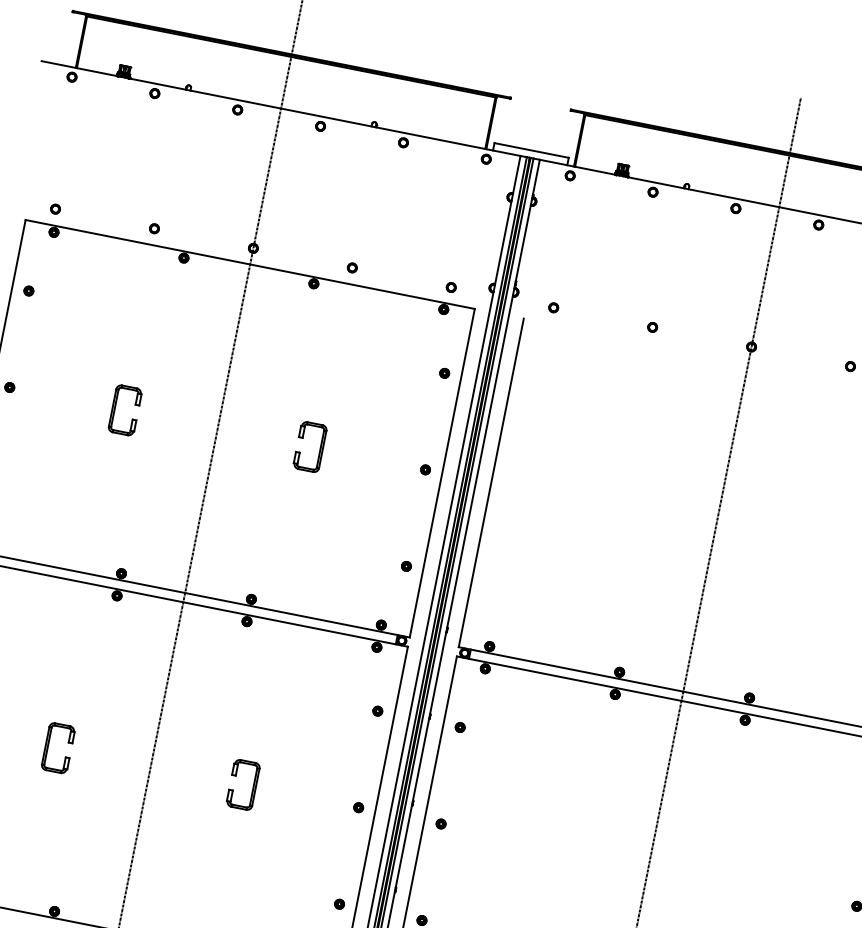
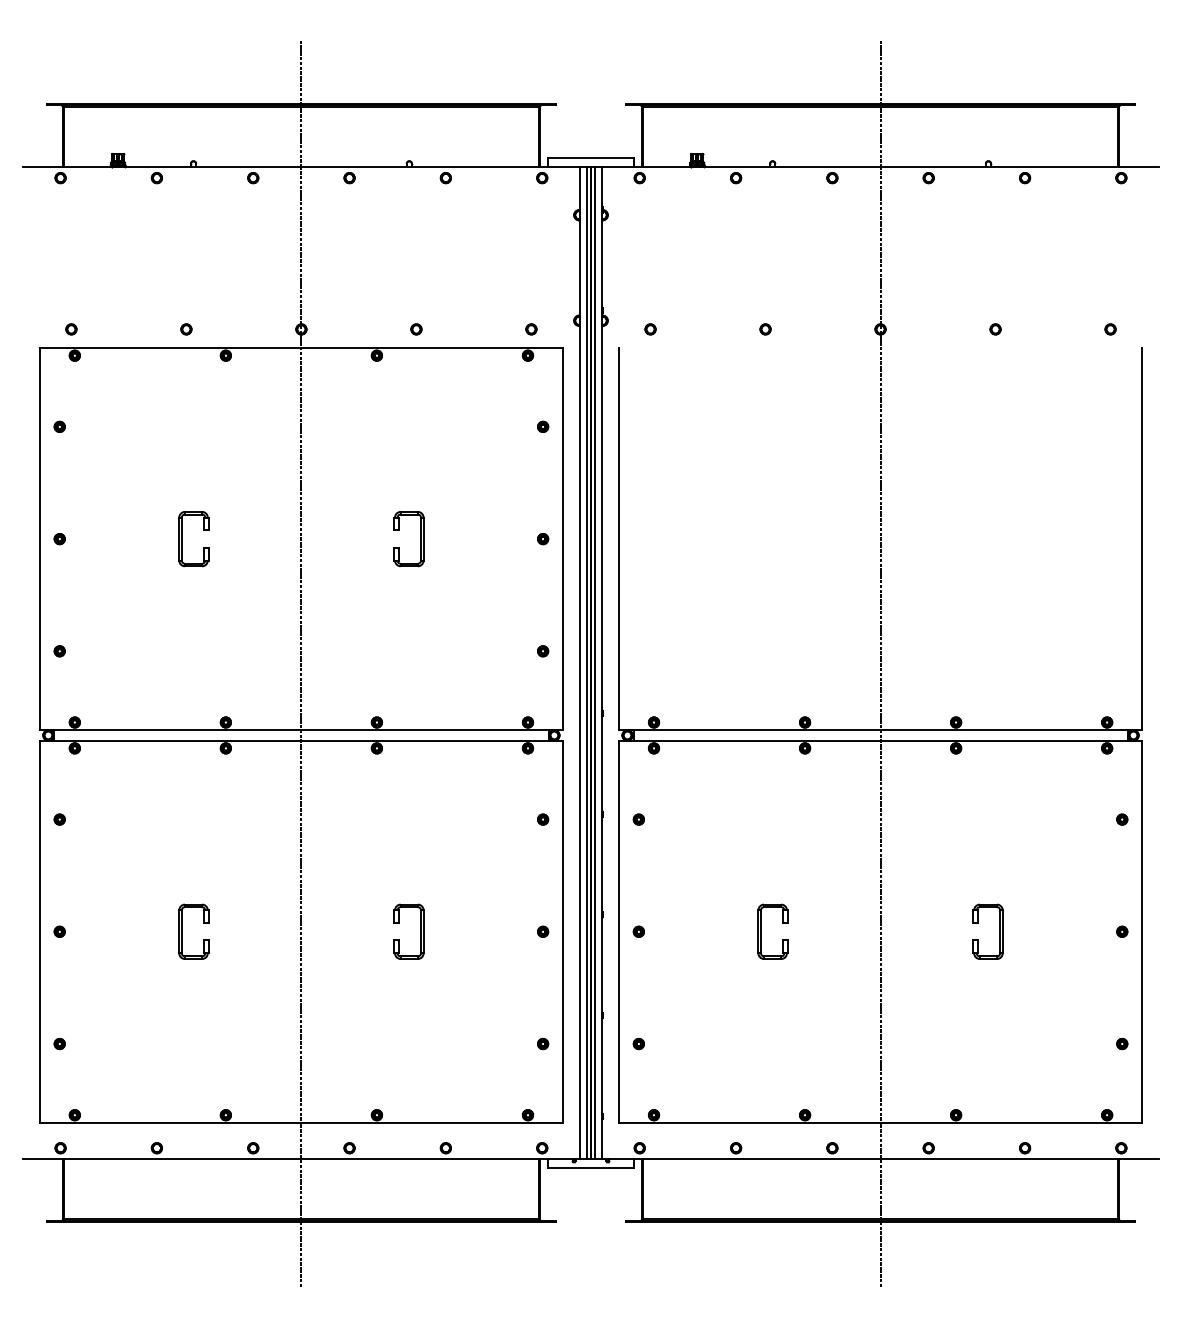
part: (546, 844) -> (761, 931), added
part: (751, 885) -> (999, 931), added

